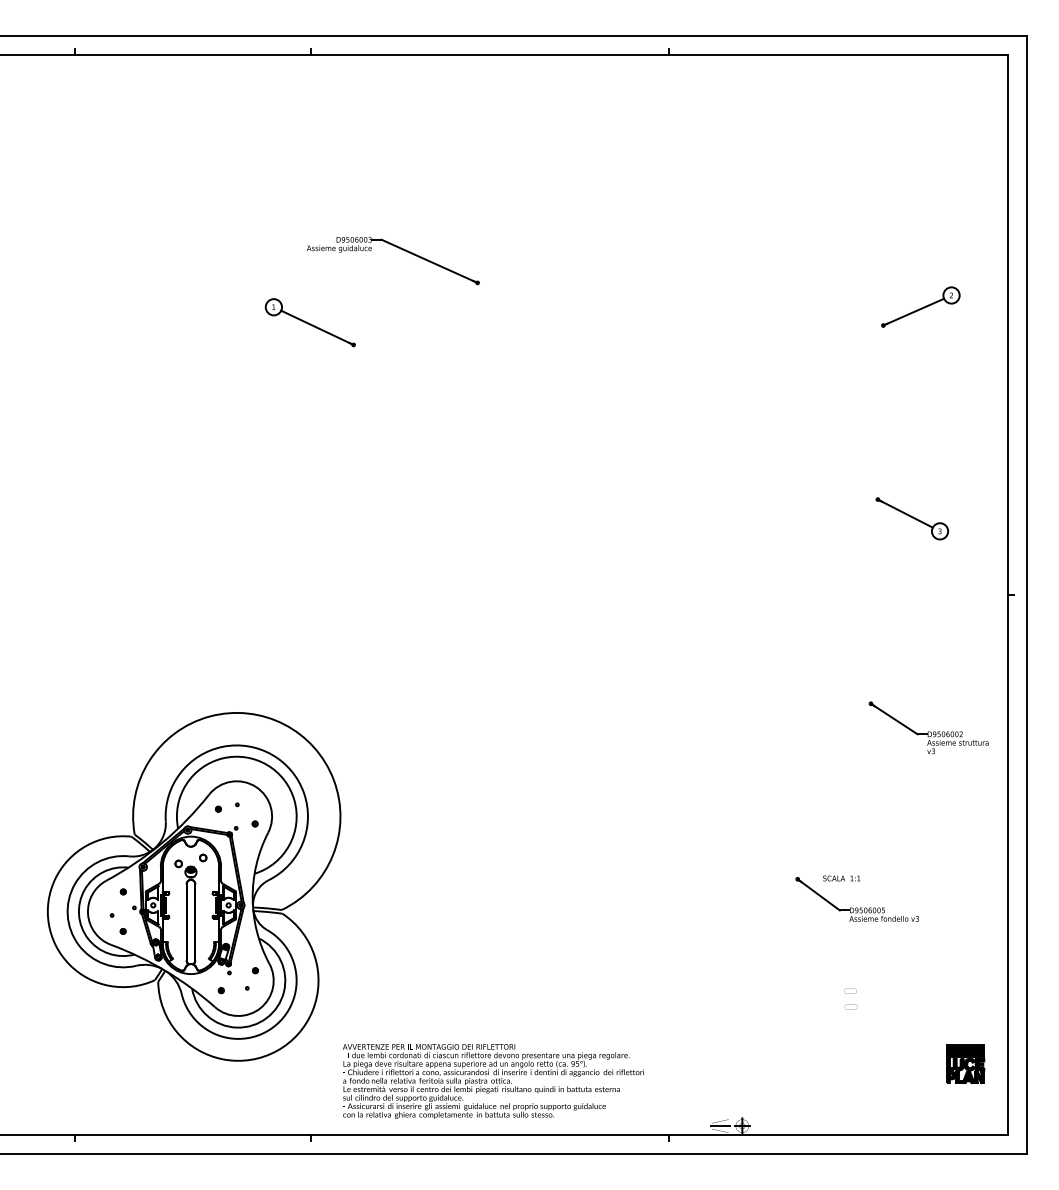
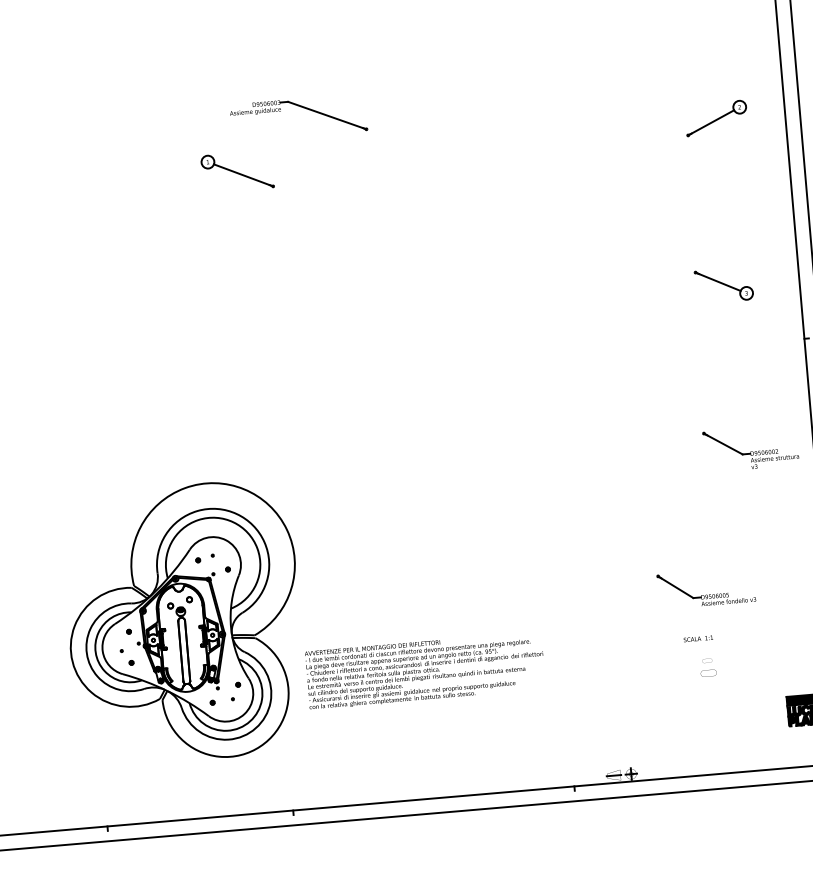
text: (841, 878) -> (698, 638), moved
part: (850, 1006) -> (708, 672), size x1.6
text: (493, 1081) -> (425, 670), moved

